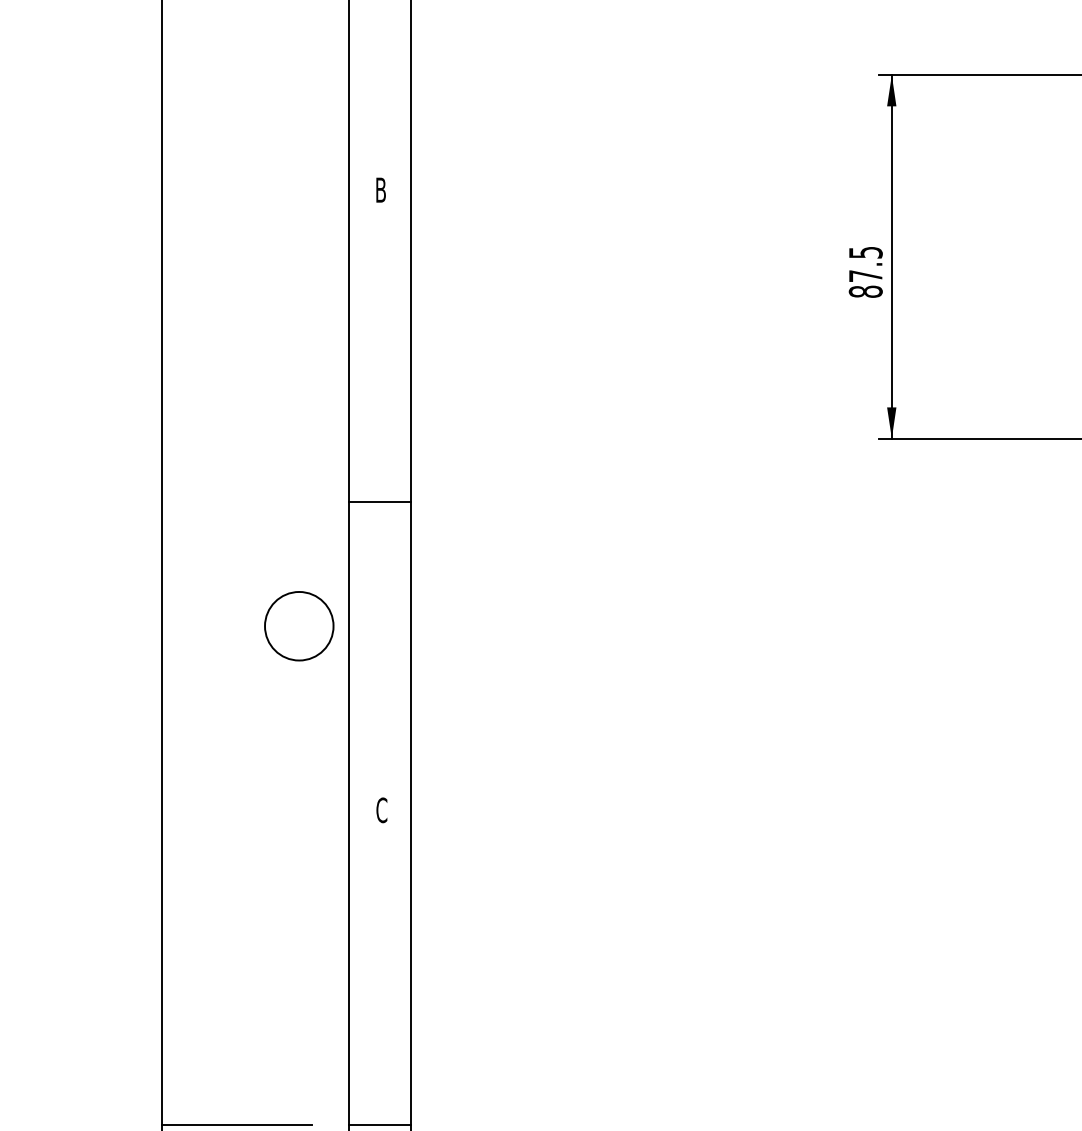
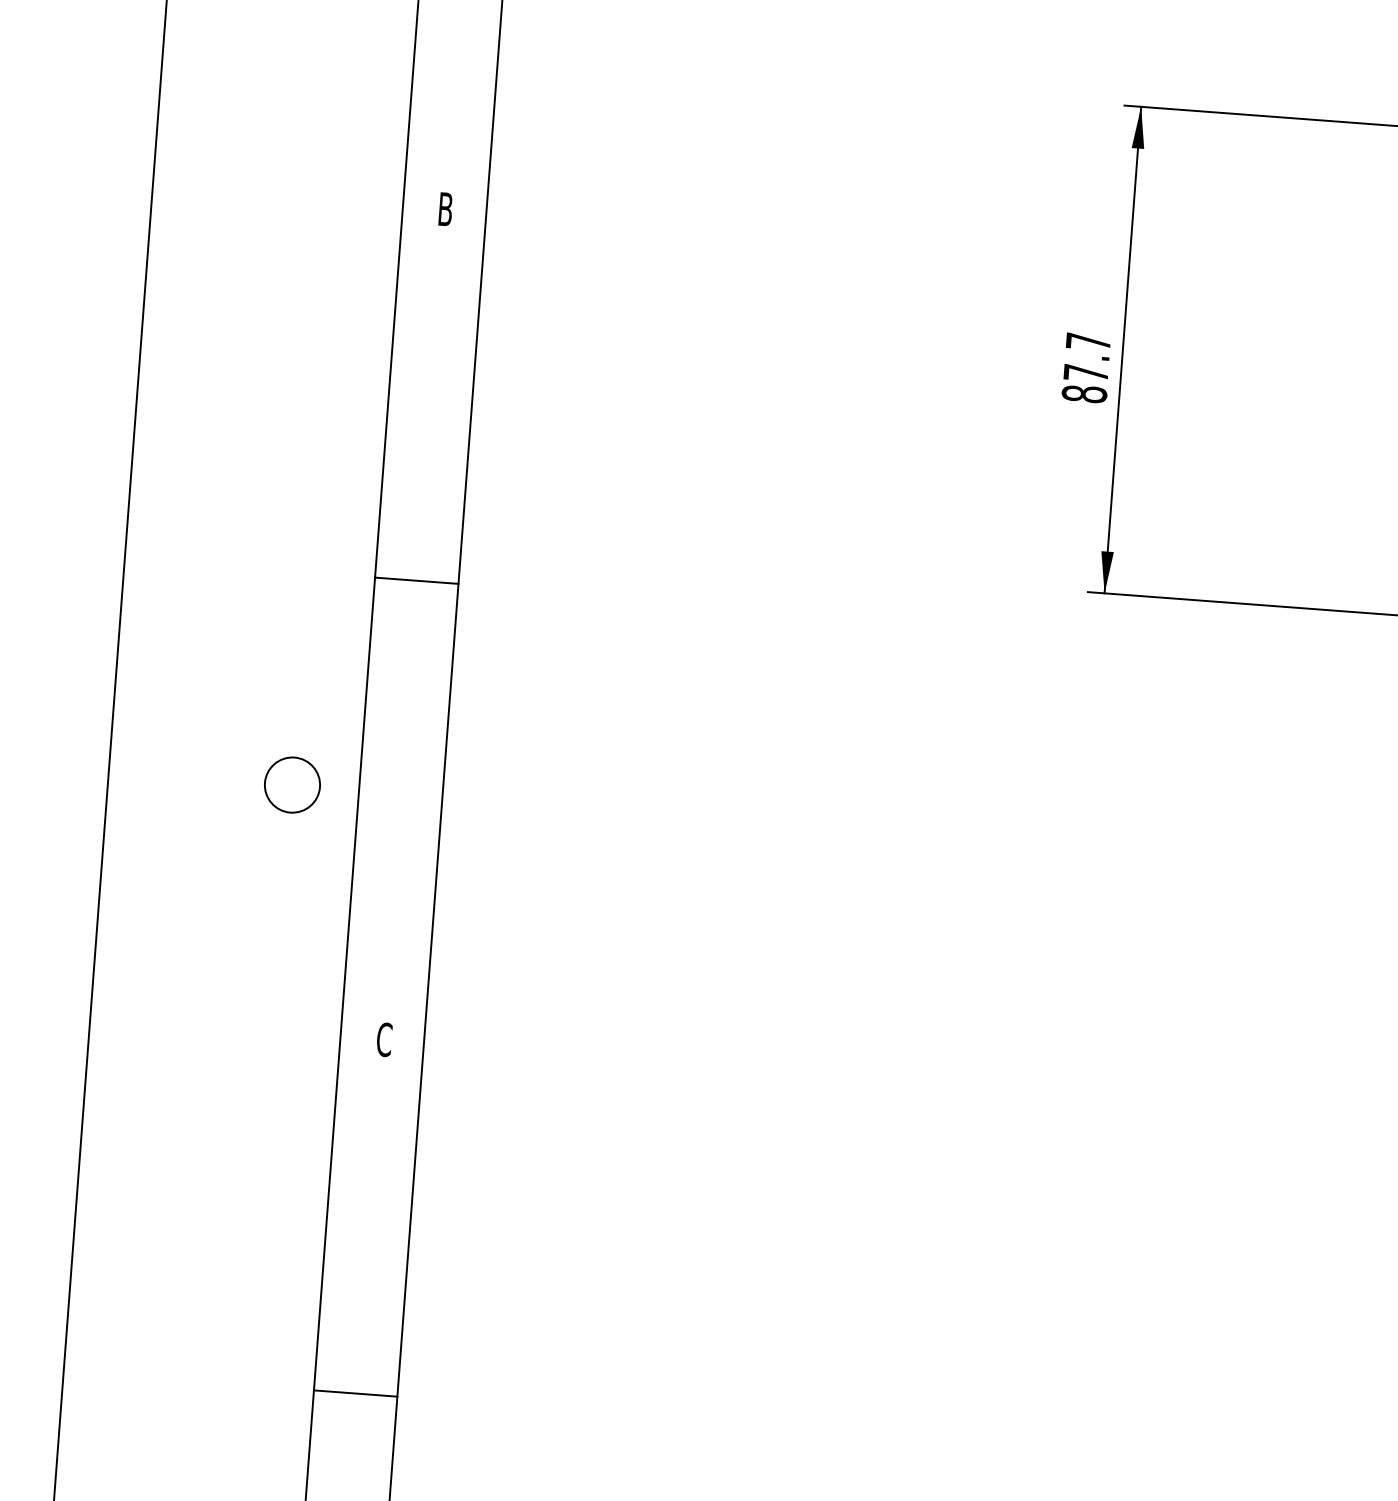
text: (865, 252) -> (1088, 341), 87.5 -> 87.7
line: (380, 501) -> (417, 580), moved
circle: (299, 626) -> (292, 785), size x0.6
line: (236, 1124) -> (158, 1445), removed
line: (380, 1124) -> (355, 1393), moved

